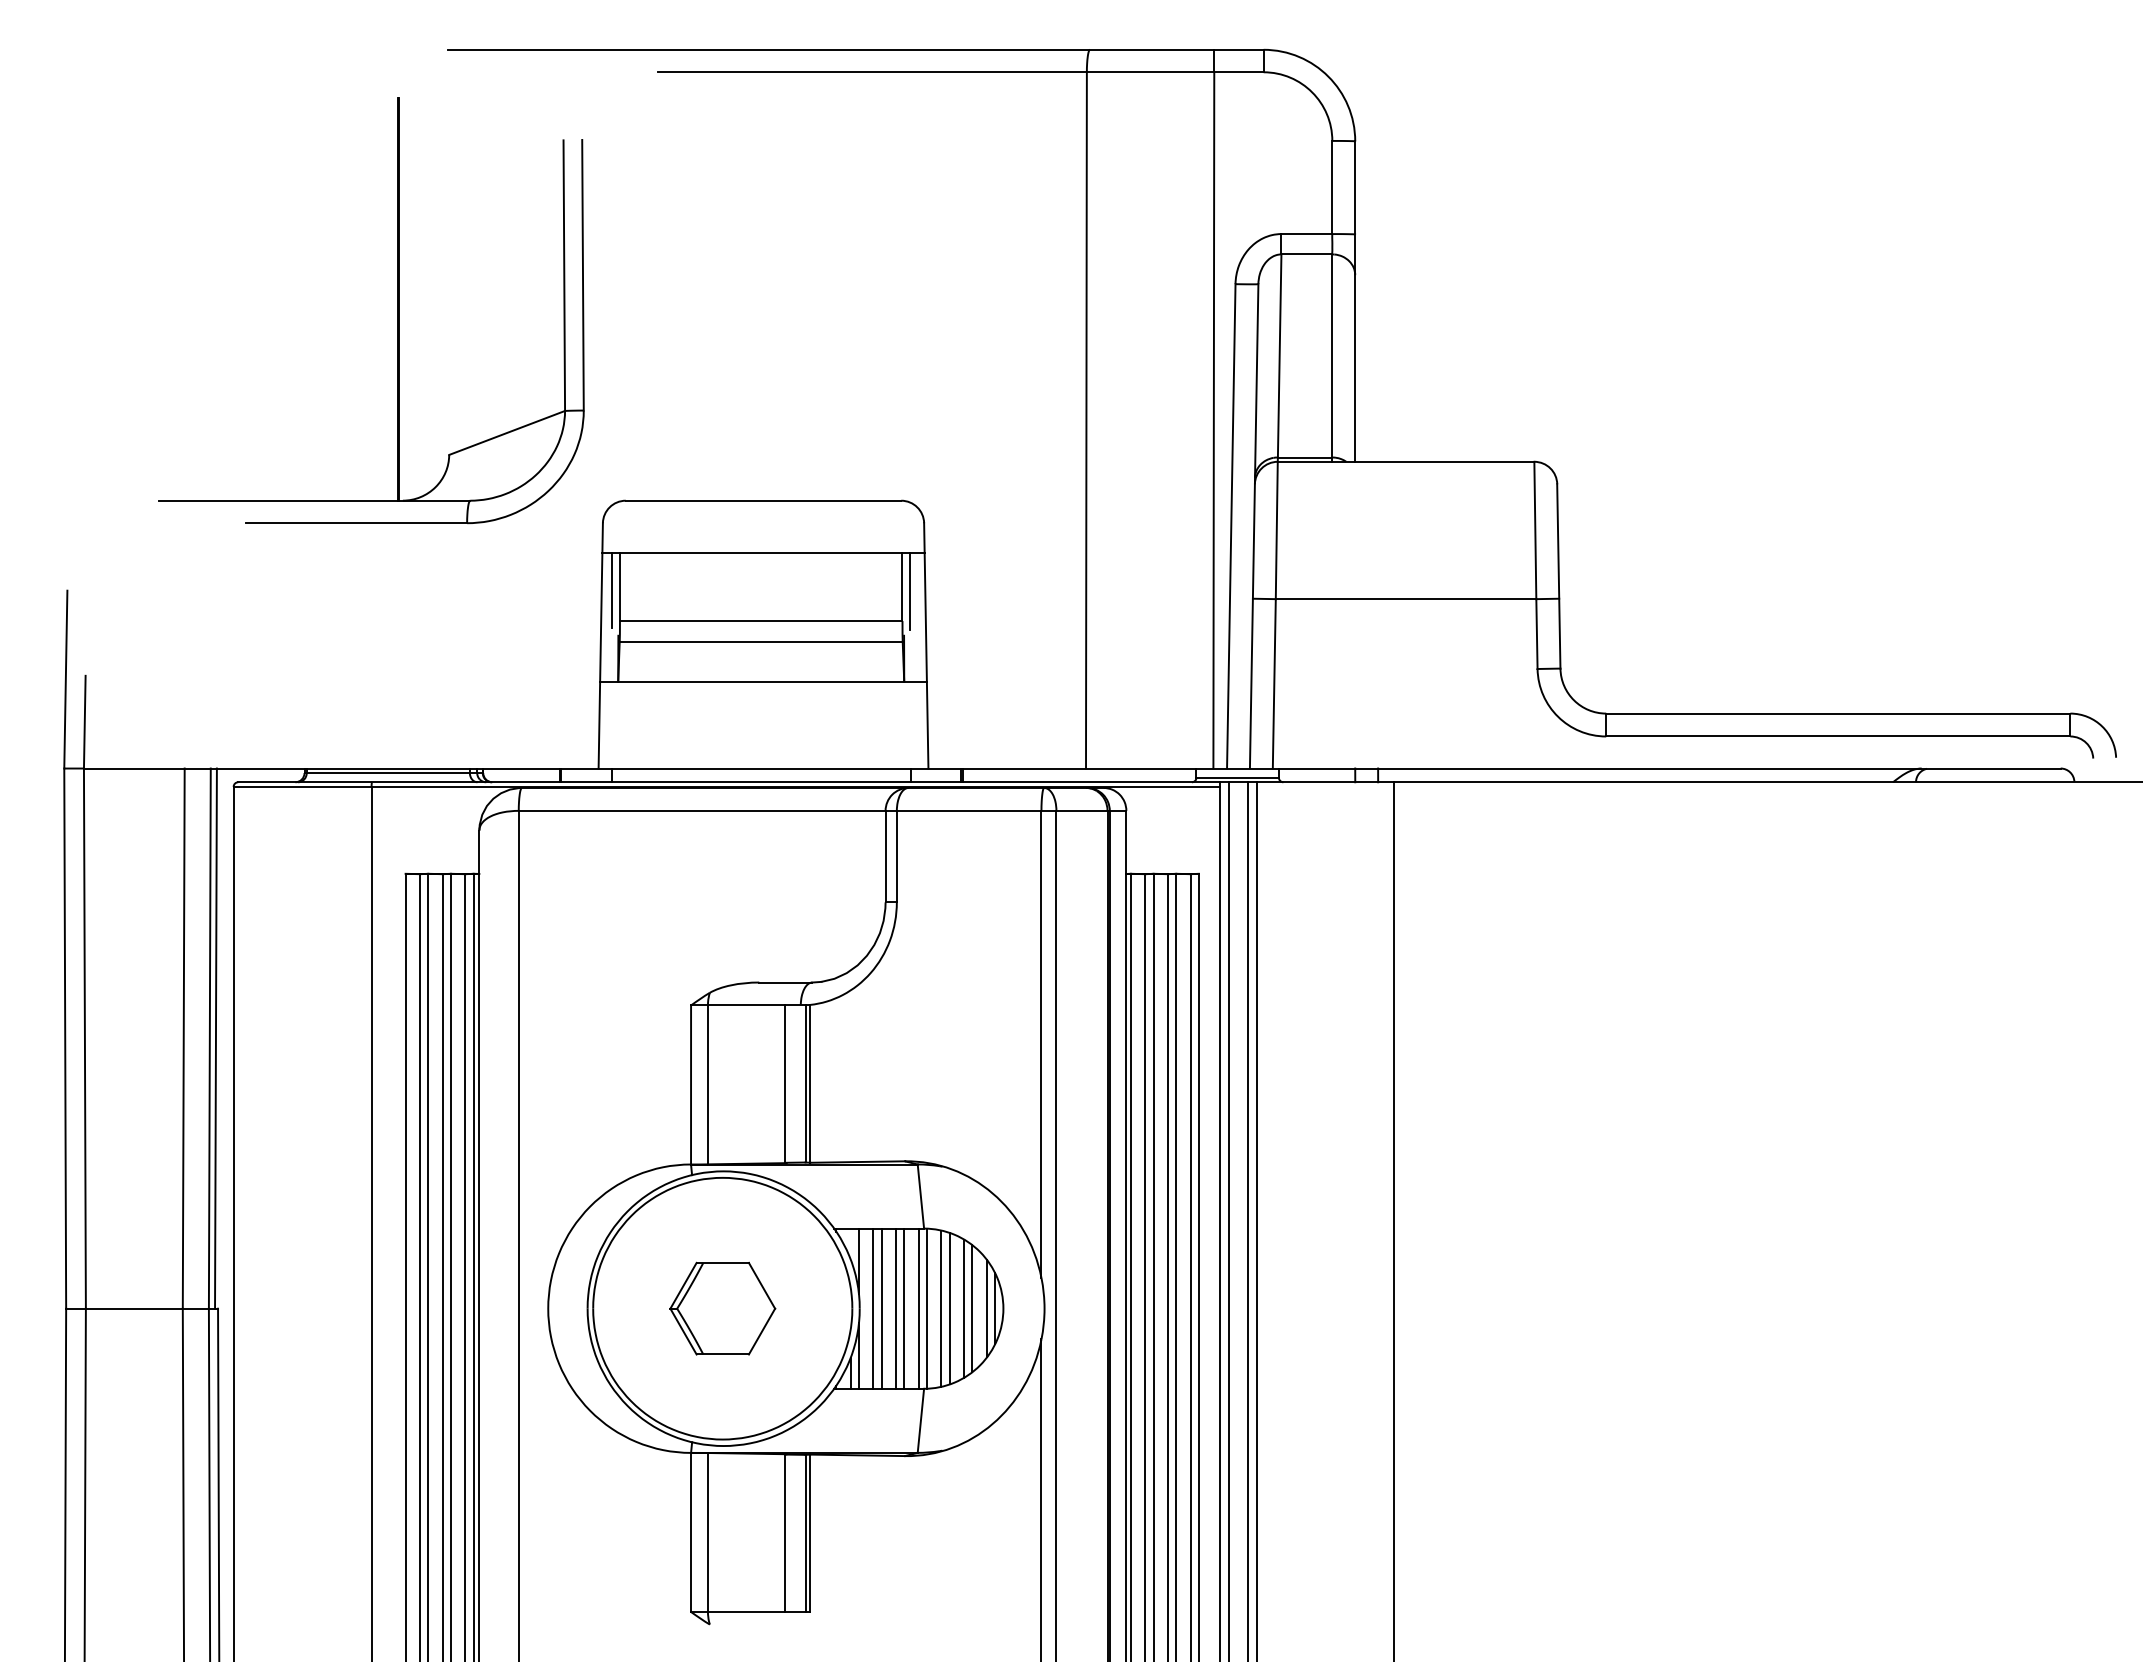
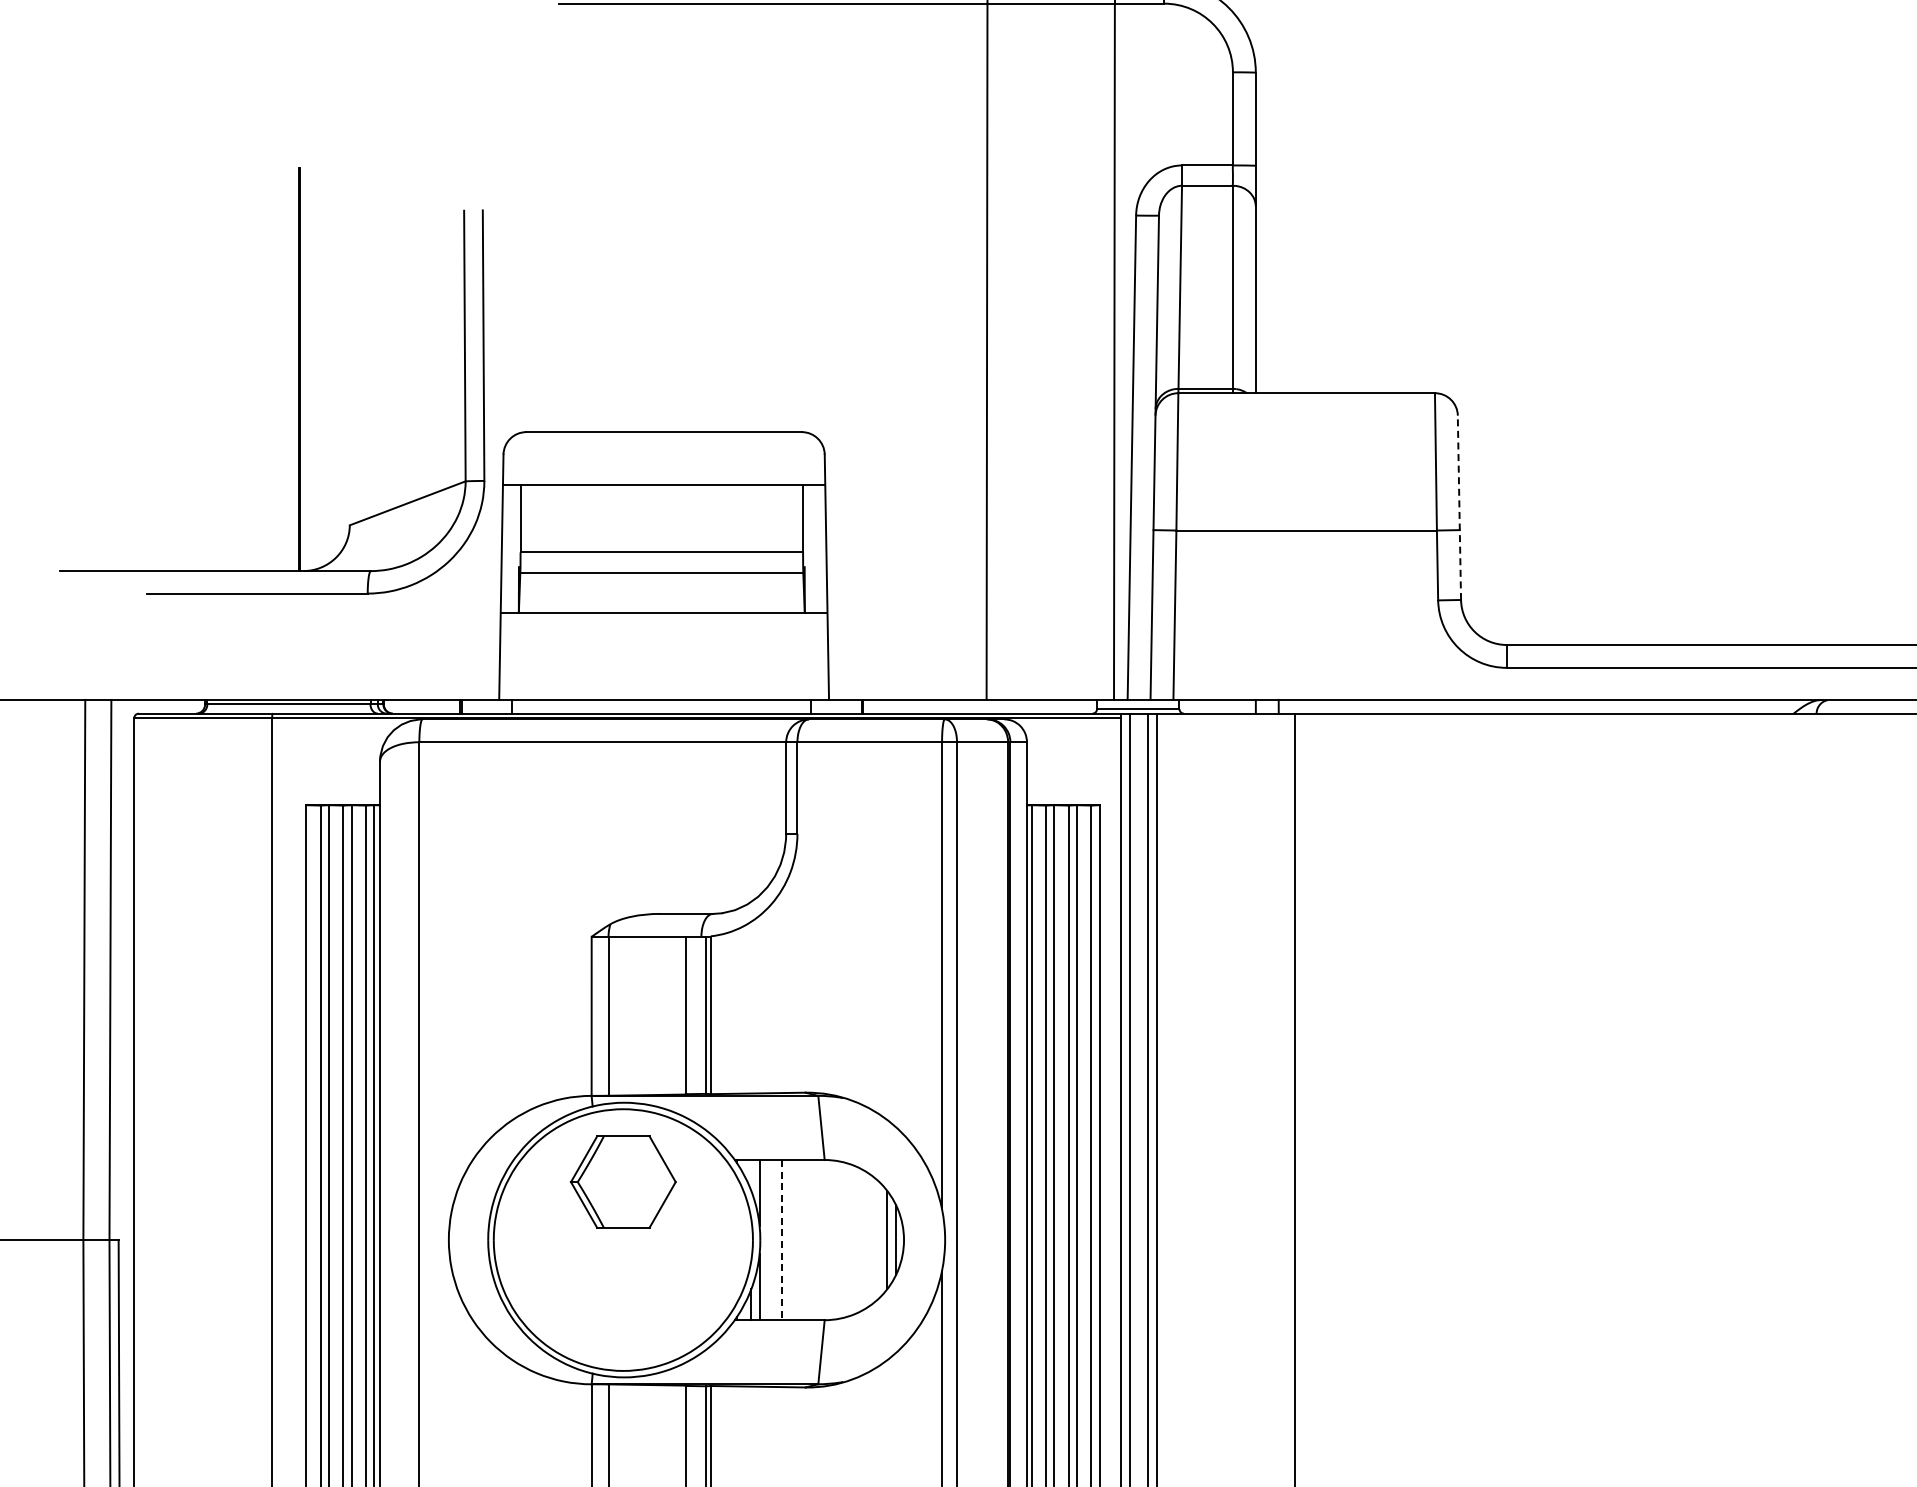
part: (397, 310) -> (298, 380), moved
line: (1558, 575) -> (1459, 506), solid -> dashed
line: (612, 590) -> (513, 521), removed
line: (909, 591) -> (810, 522), removed
line: (215, 1038) -> (116, 969), removed
part: (722, 1308) -> (623, 1181), moved
line: (873, 1308) -> (774, 1239), removed
line: (896, 1308) -> (797, 1239), removed
line: (904, 1308) -> (805, 1239), removed
line: (918, 1308) -> (819, 1239), removed
line: (926, 1308) -> (827, 1239), removed
line: (941, 1308) -> (842, 1239), removed
line: (949, 1308) -> (850, 1239), removed
line: (964, 1308) -> (865, 1239), removed
line: (972, 1308) -> (873, 1239), removed
line: (881, 1309) -> (782, 1240), solid -> dashed

